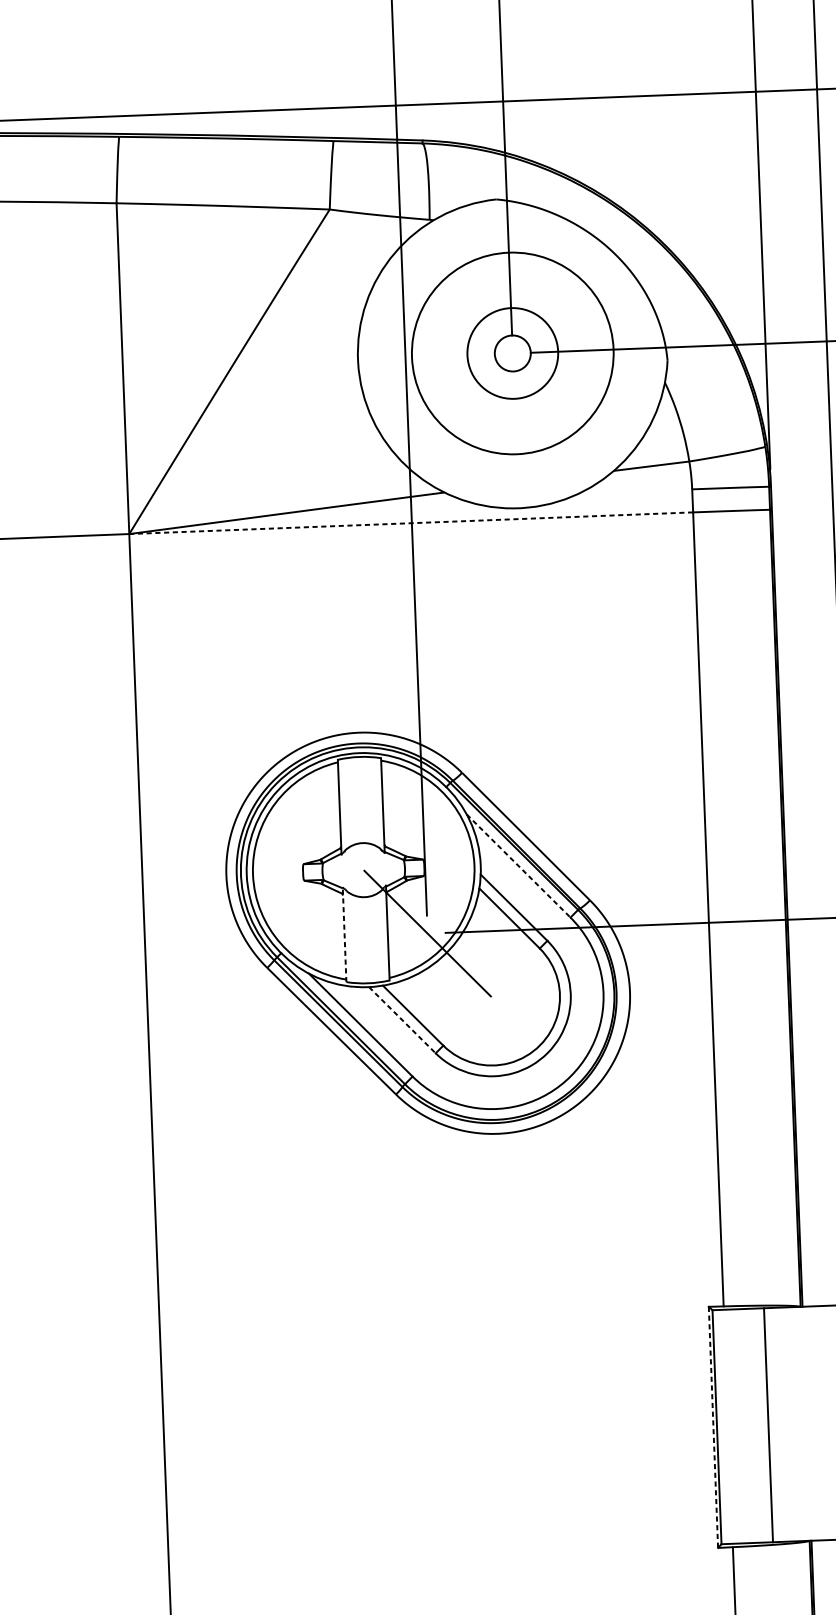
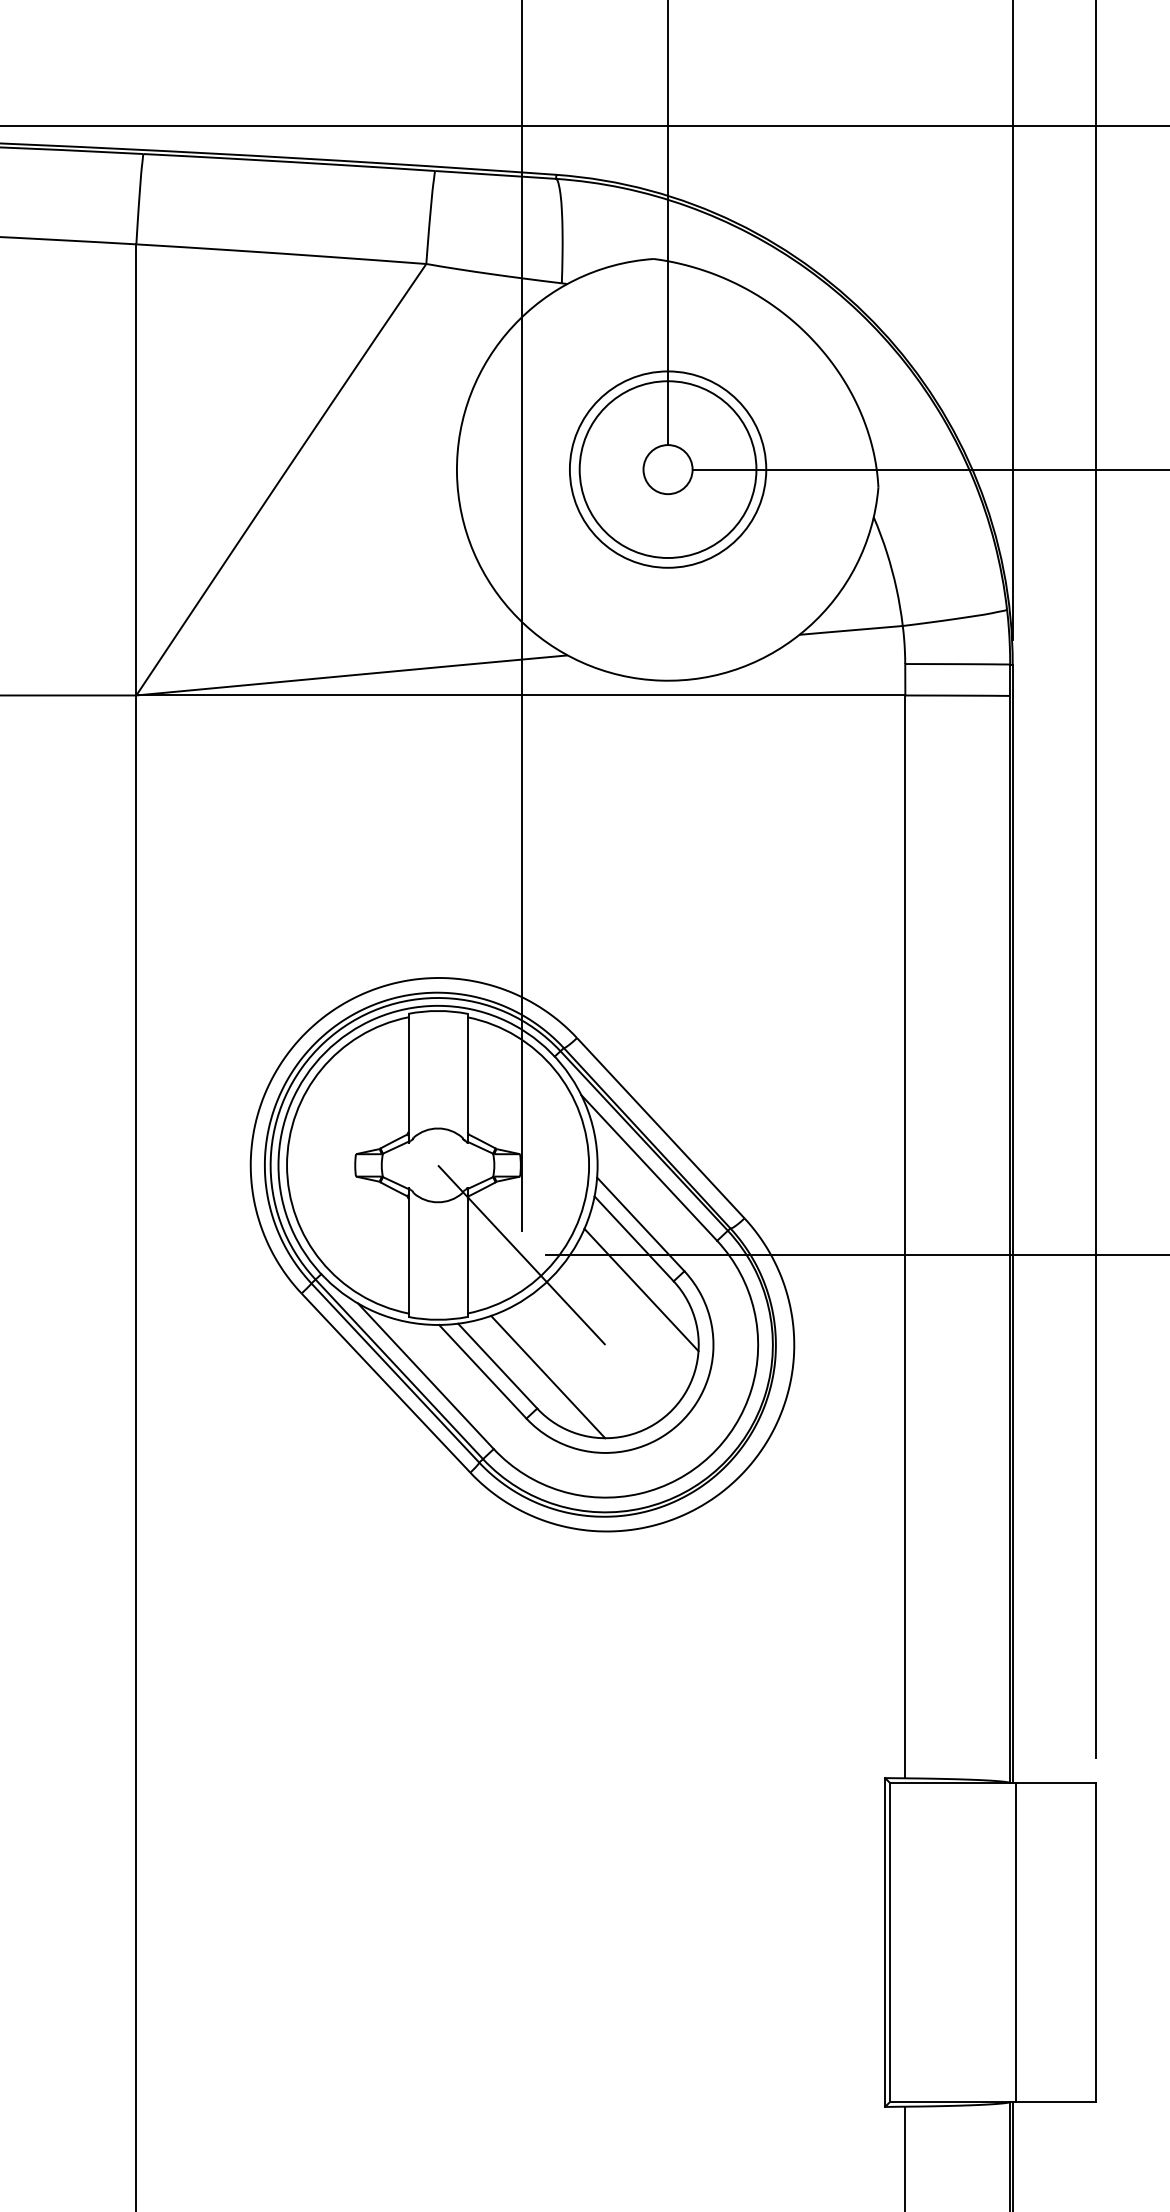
circle: (512, 353) -> (667, 469), size x0.71
circle: (512, 353) -> (667, 469), size x1.43
line: (410, 523) -> (520, 695), dashed -> solid
line: (518, 865) -> (649, 1167), dashed -> solid
line: (344, 934) -> (408, 1252), dashed -> solid
line: (516, 955) -> (641, 1289), added
line: (402, 1020) -> (483, 1372), dashed -> solid
line: (450, 1021) -> (548, 1376), added
line: (768, 1425) -> (1016, 1942), moved
line: (713, 1428) -> (885, 1943), dashed -> solid

